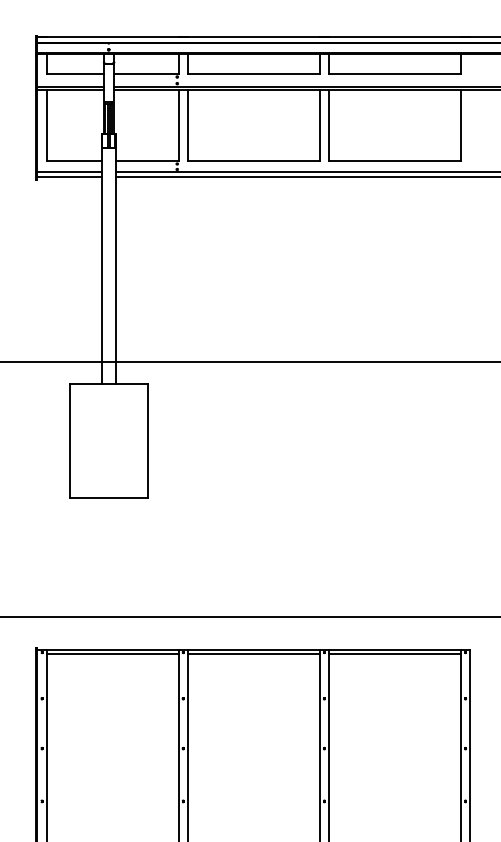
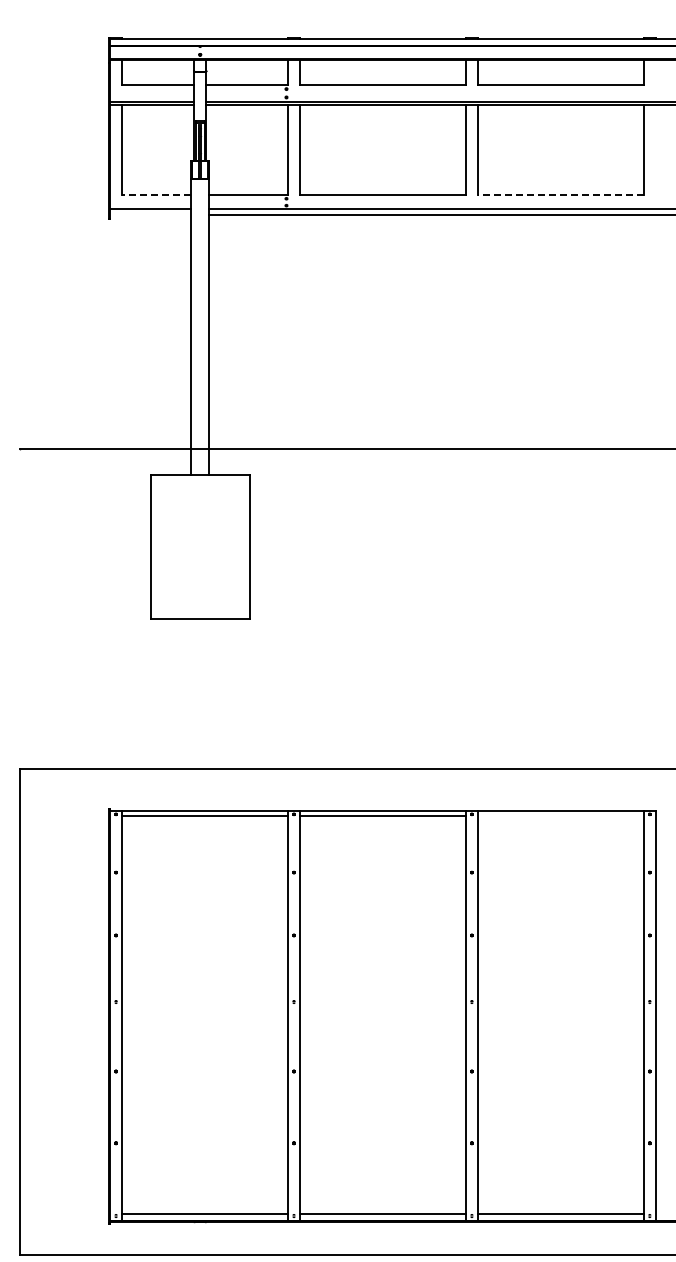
line: (74, 161) -> (156, 195), solid -> dashed
line: (394, 161) -> (560, 195), solid -> dashed
line: (69, 176) -> (150, 214), removed
line: (394, 654) -> (560, 816), removed

